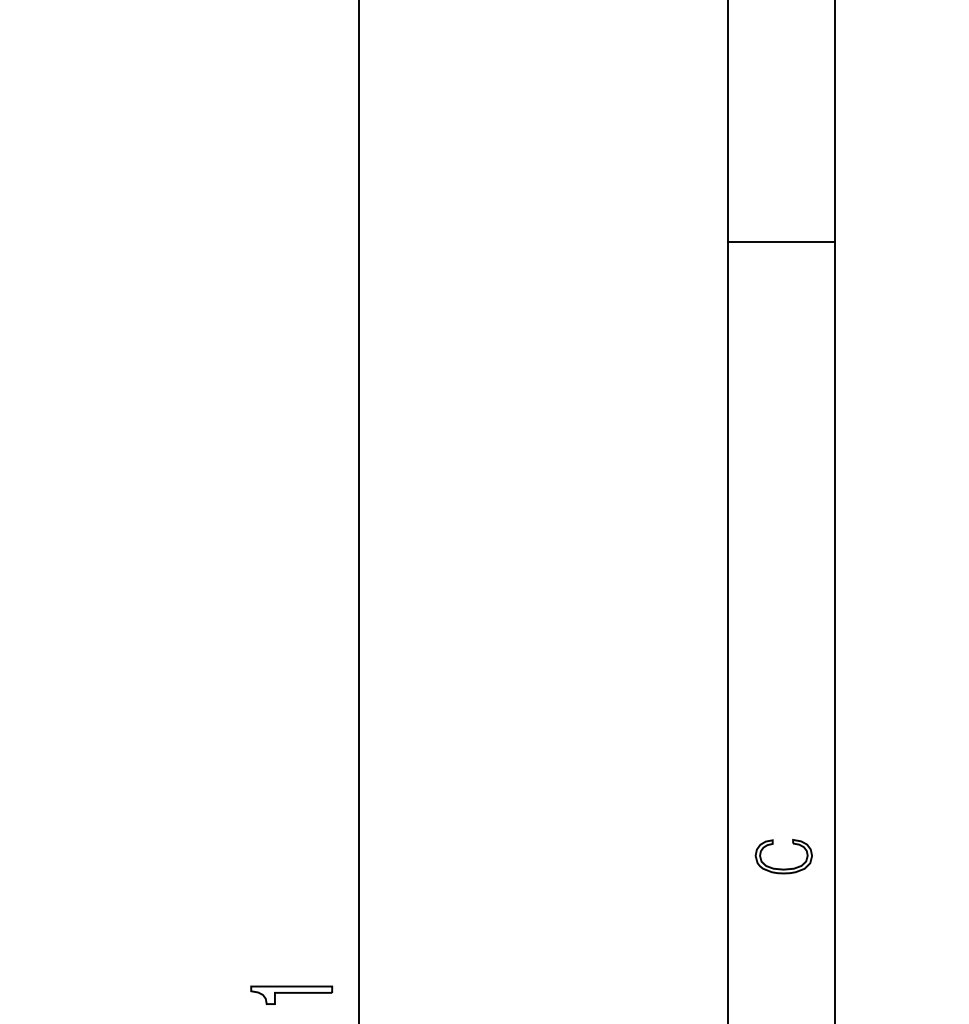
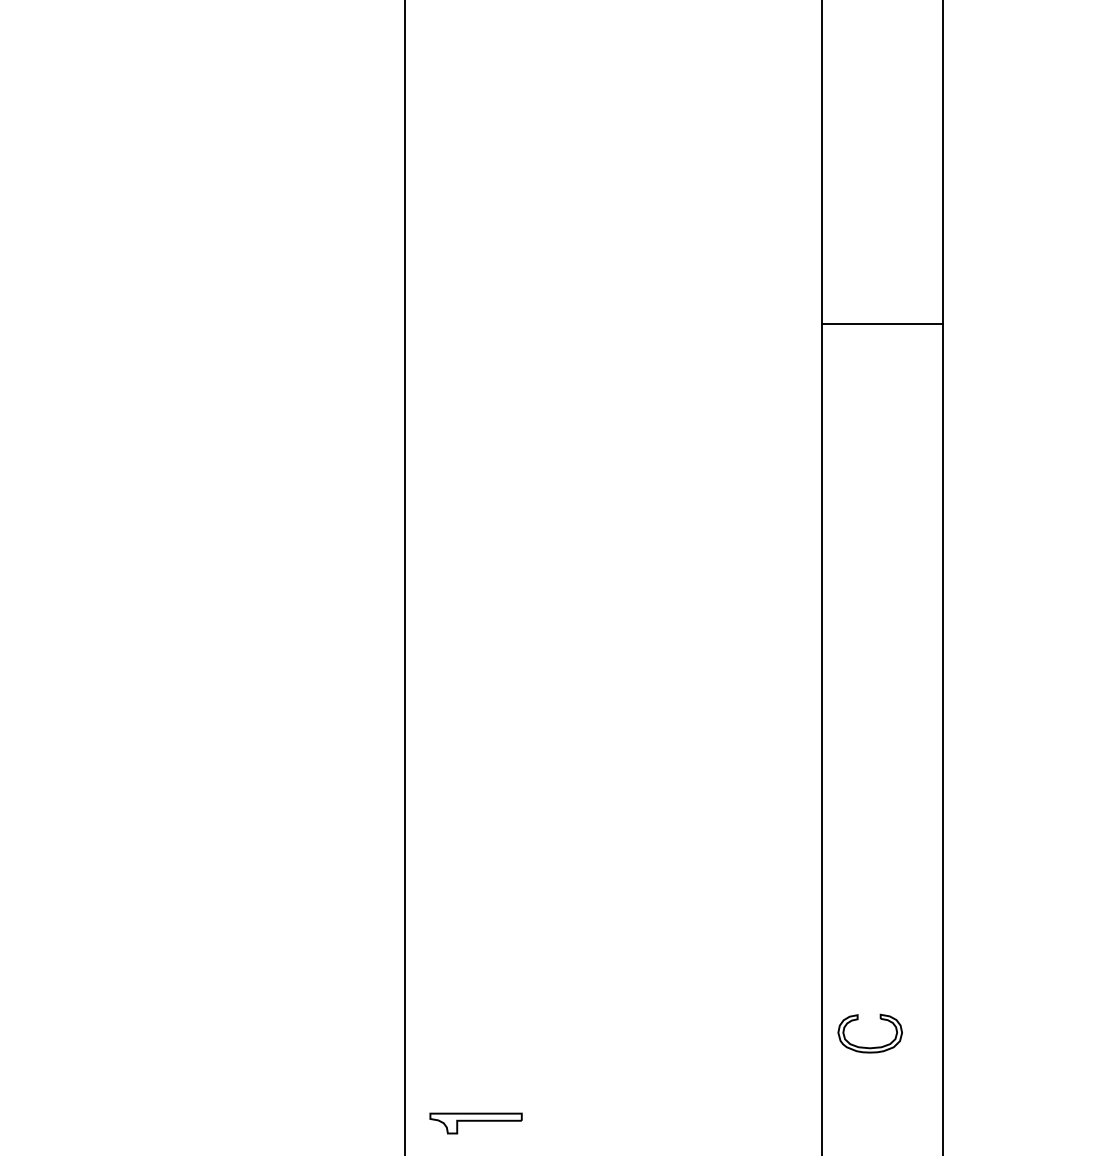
line: (780, 242) -> (881, 324), moved
part: (783, 868) -> (869, 1047), moved
part: (291, 994) -> (475, 1122), moved

